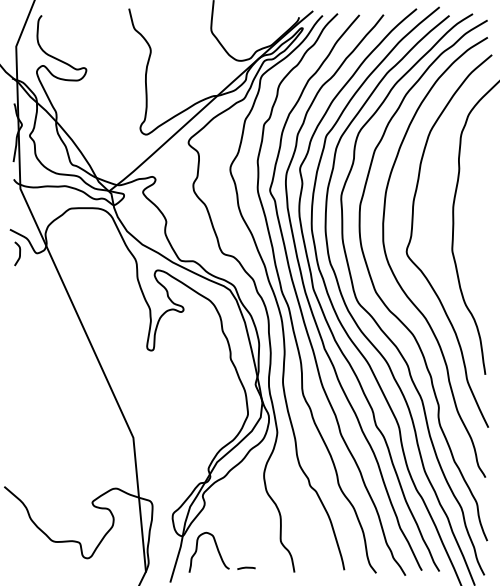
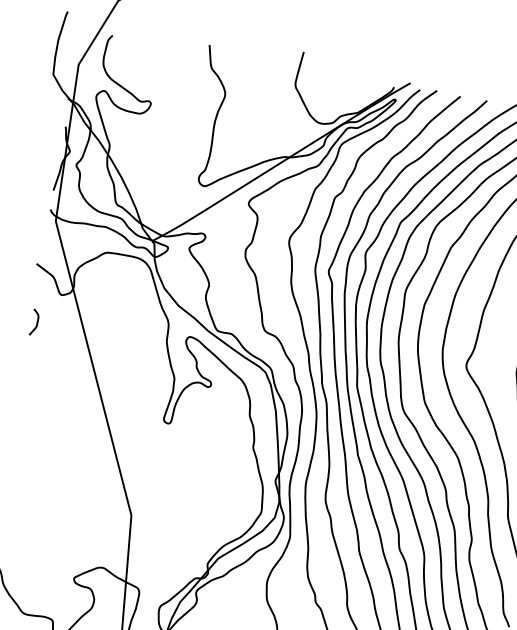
curve: (19, 253) -> (36, 322), moved

